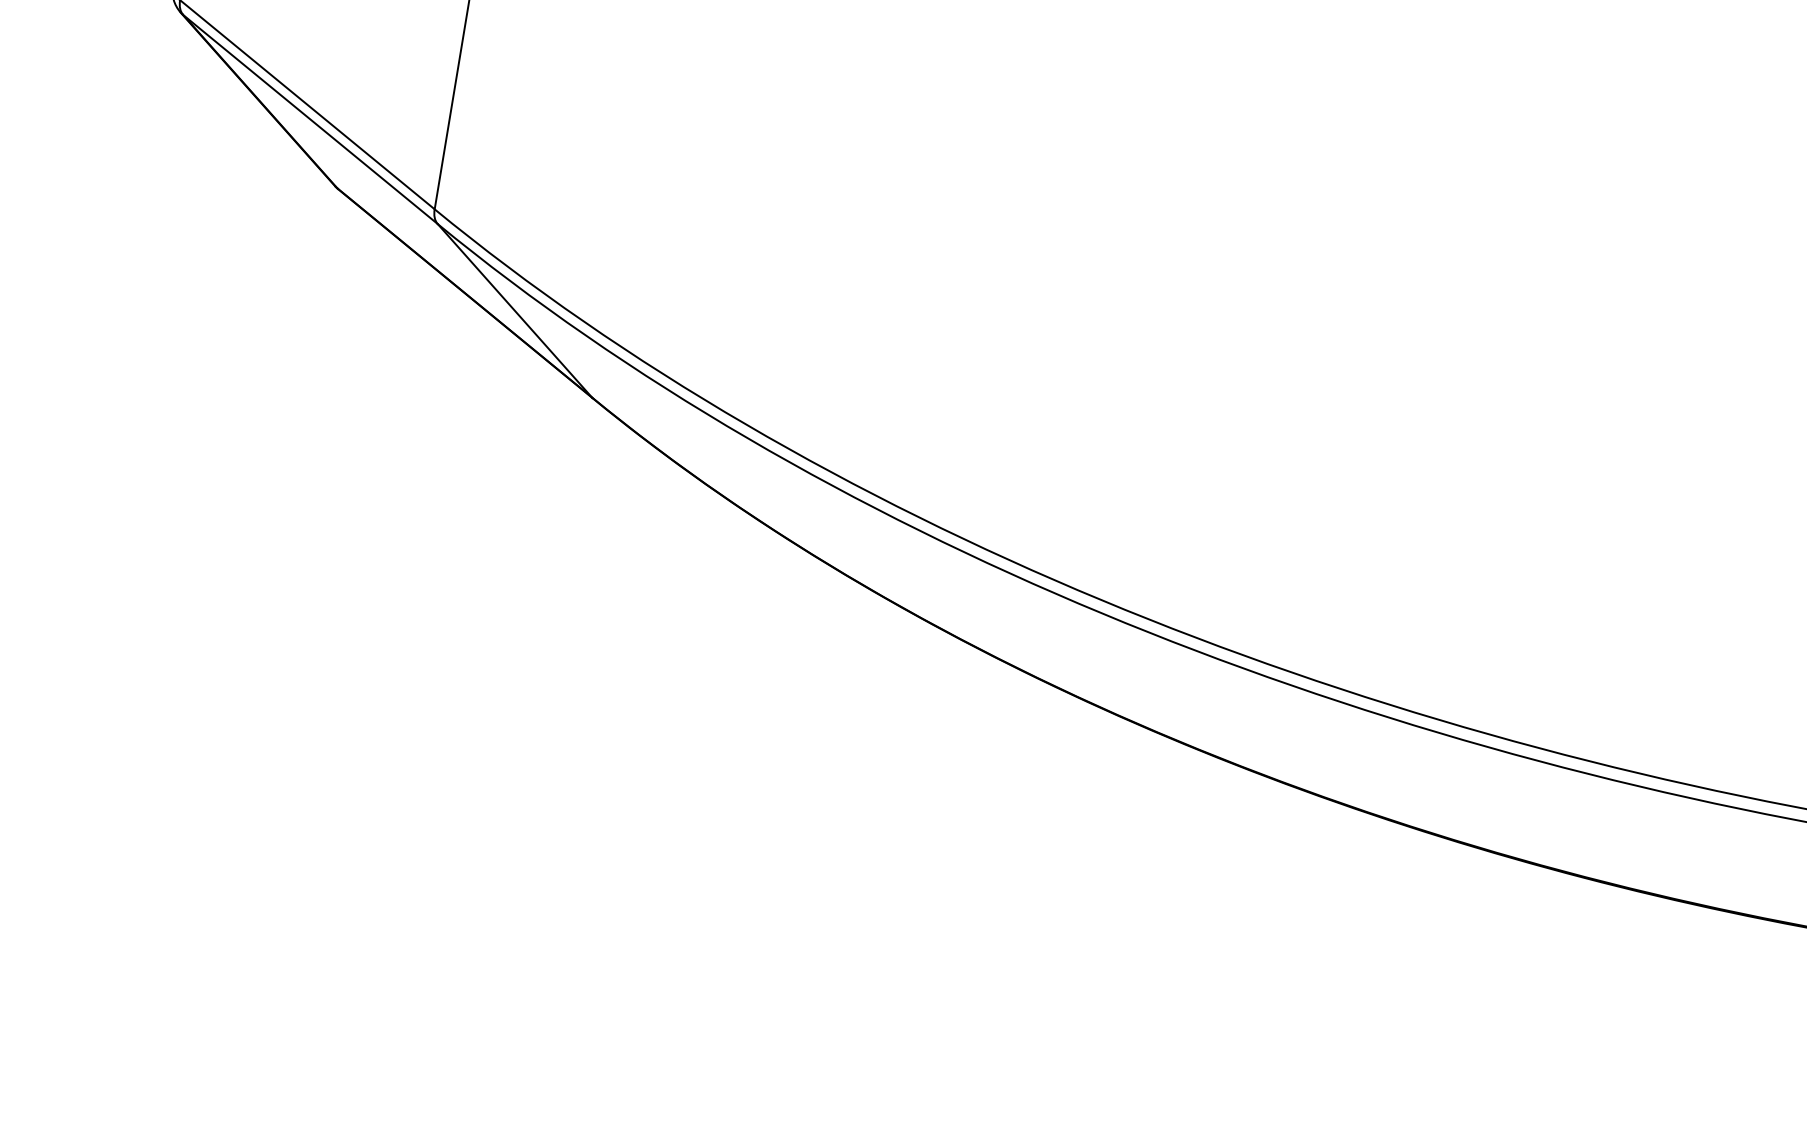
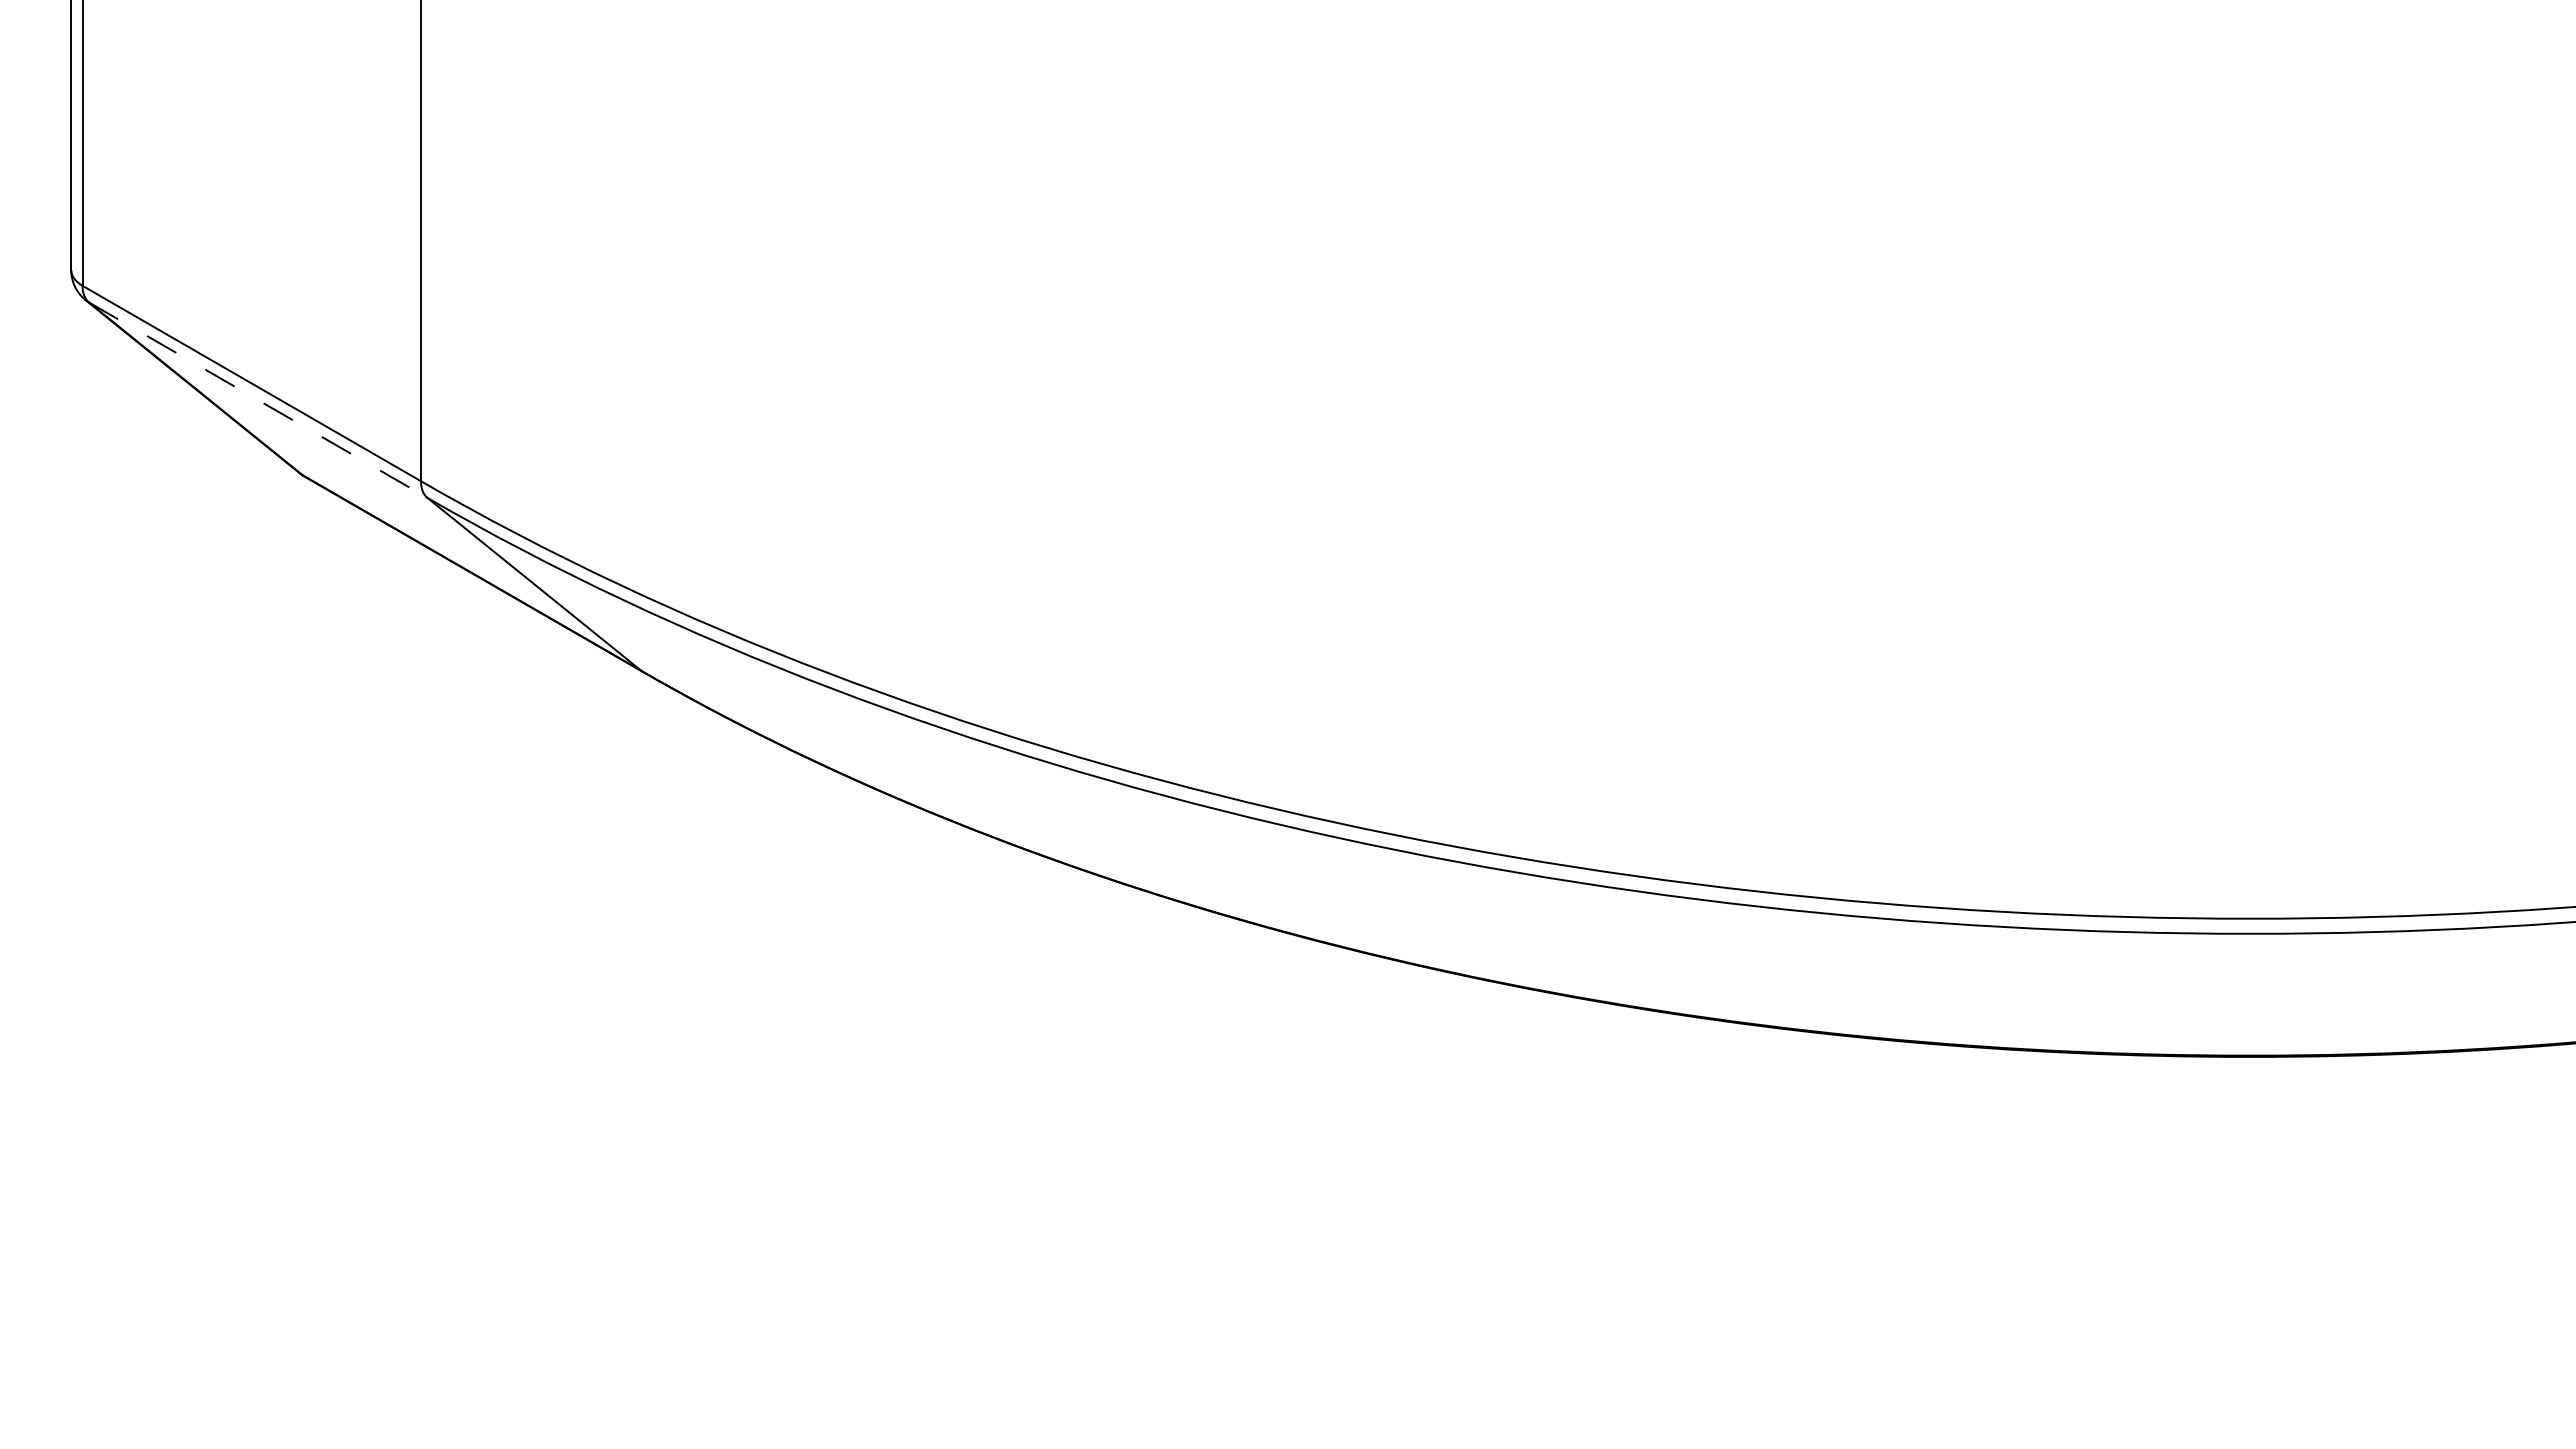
line: (310, 119) -> (258, 400), solid -> dashed

